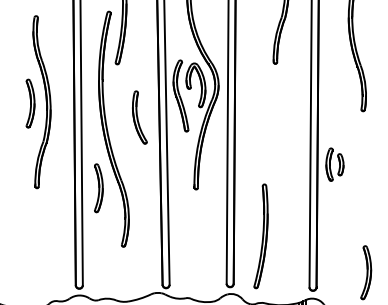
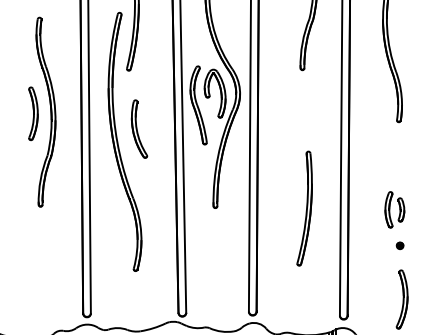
part: (139, 117) -> (139, 128), moved
part: (334, 164) -> (394, 209), moved
part: (98, 187) -> (108, 206), removed
part: (363, 223) -> (399, 245), added
part: (260, 236) -> (304, 208), moved

